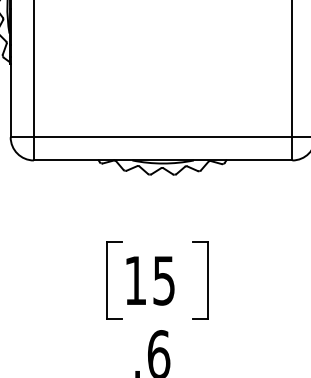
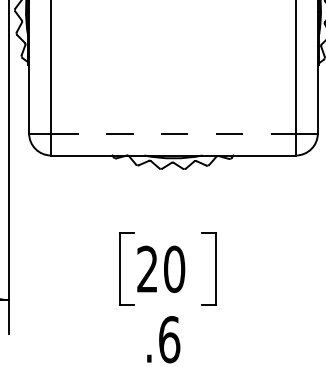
line: (164, 137) -> (174, 133), solid -> dashed
text: (150, 280) -> (161, 269), 15 -> 20

